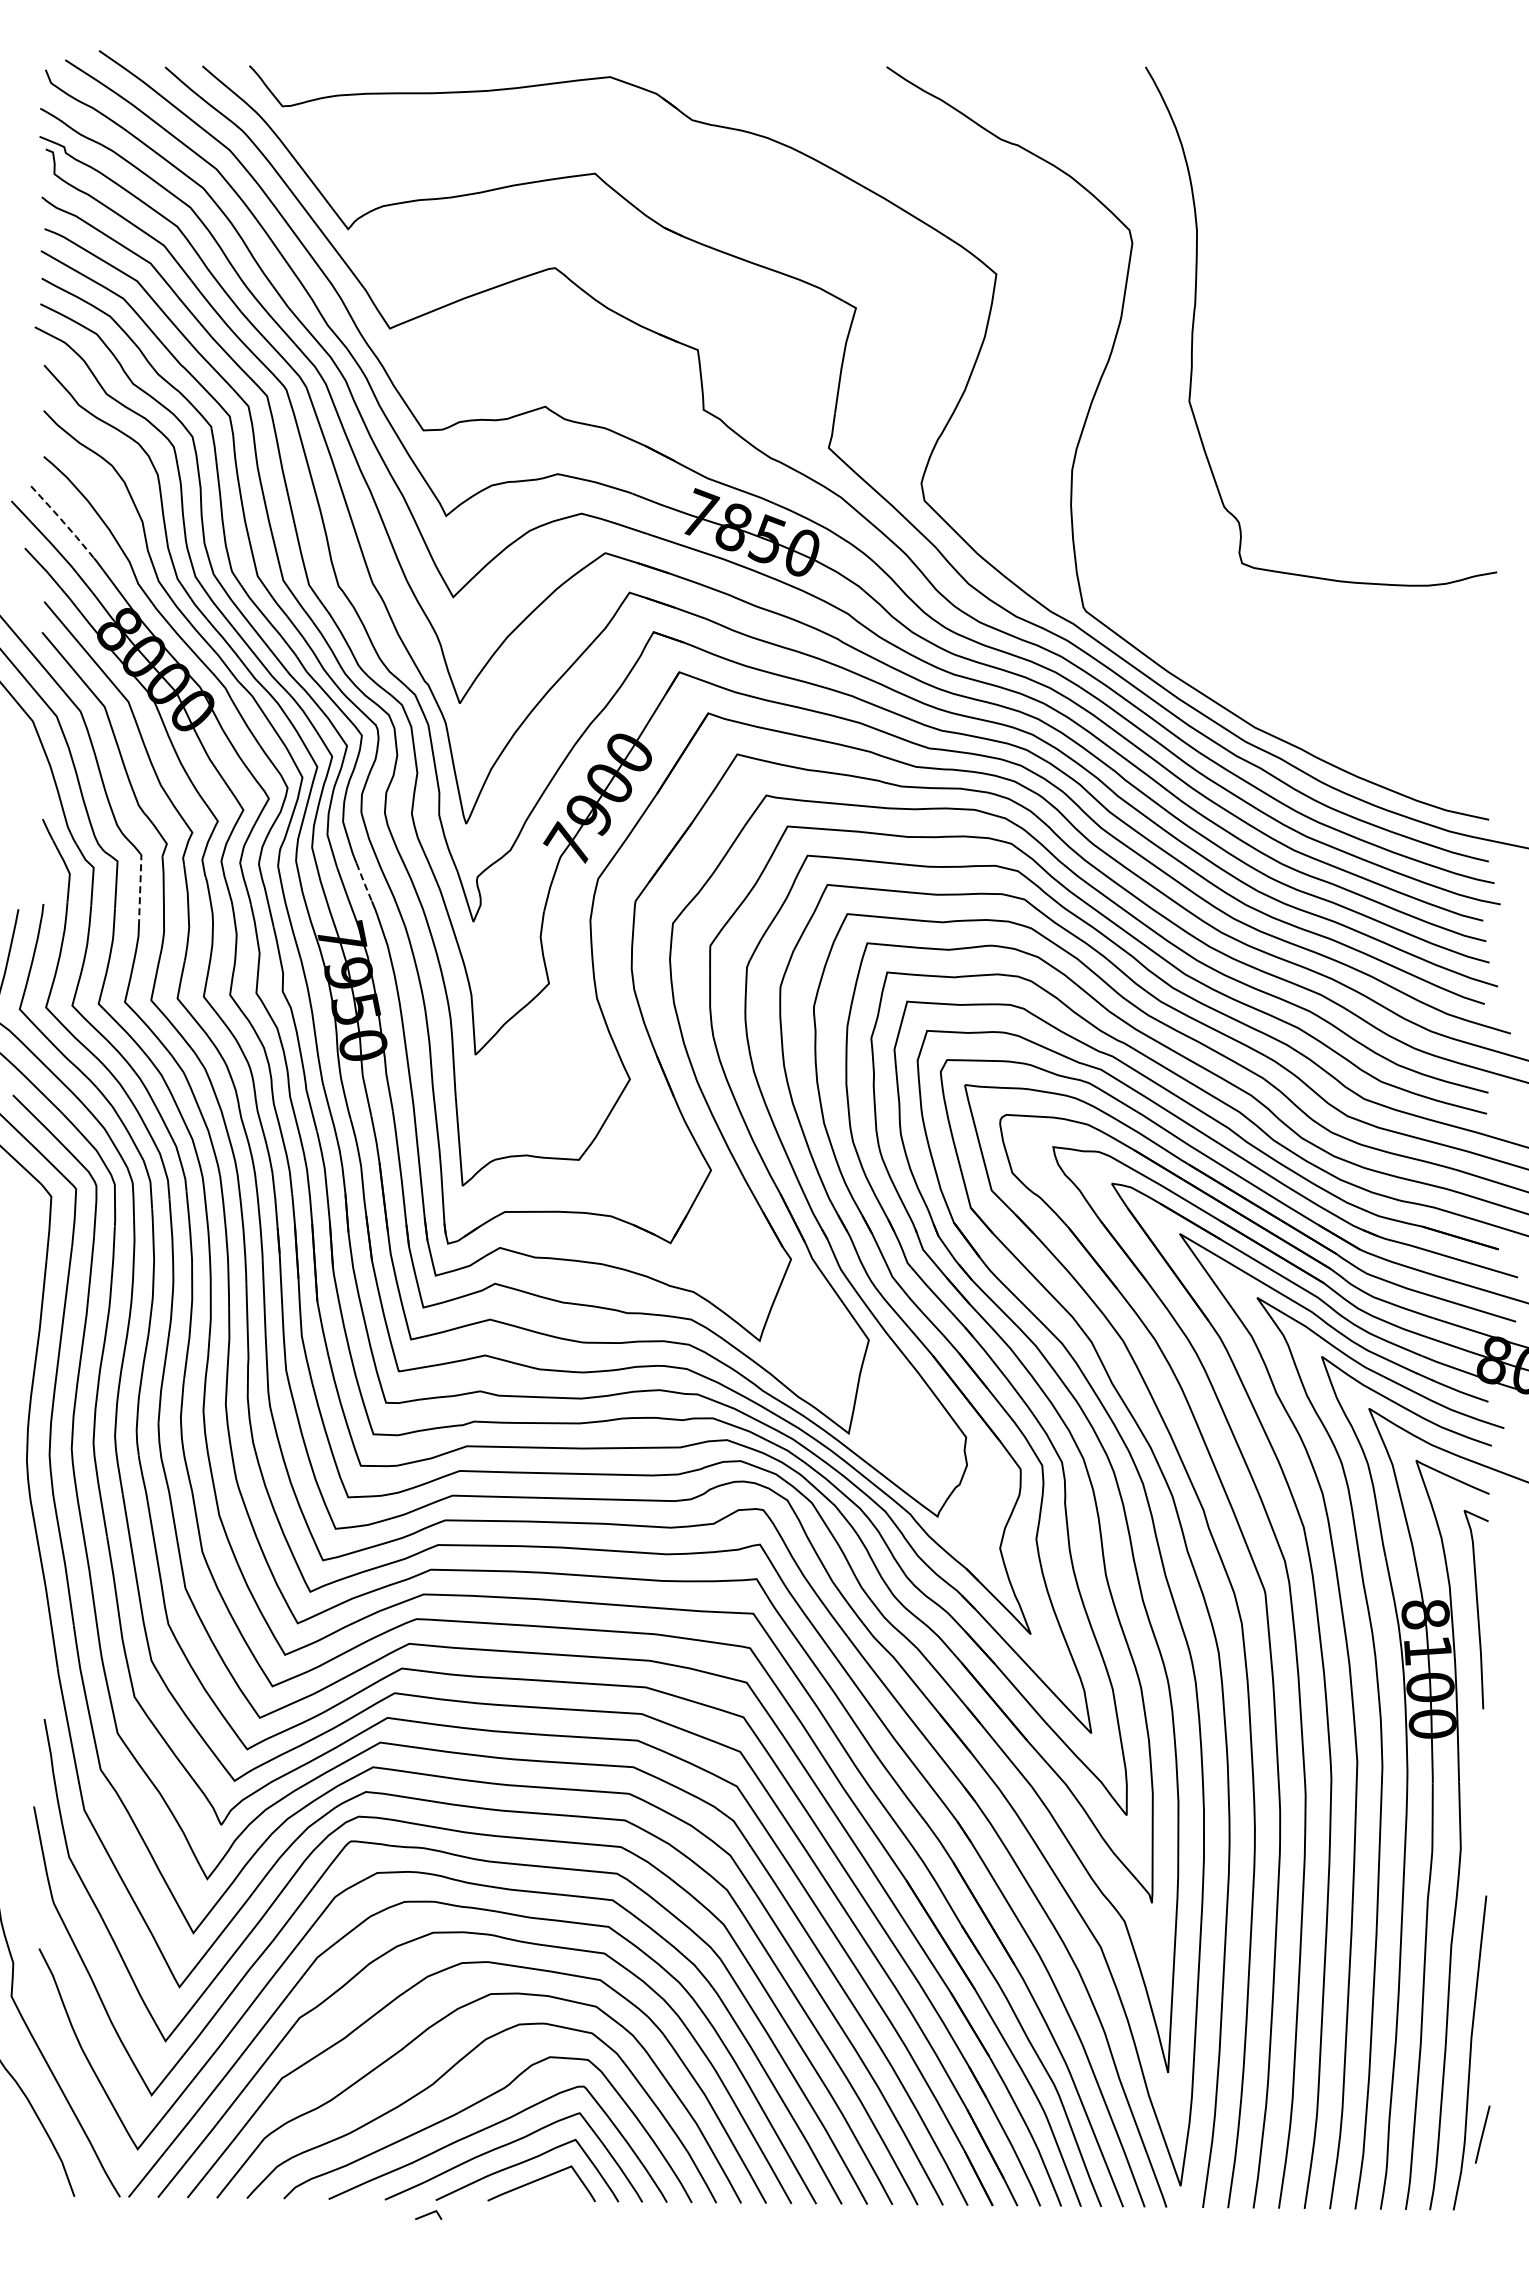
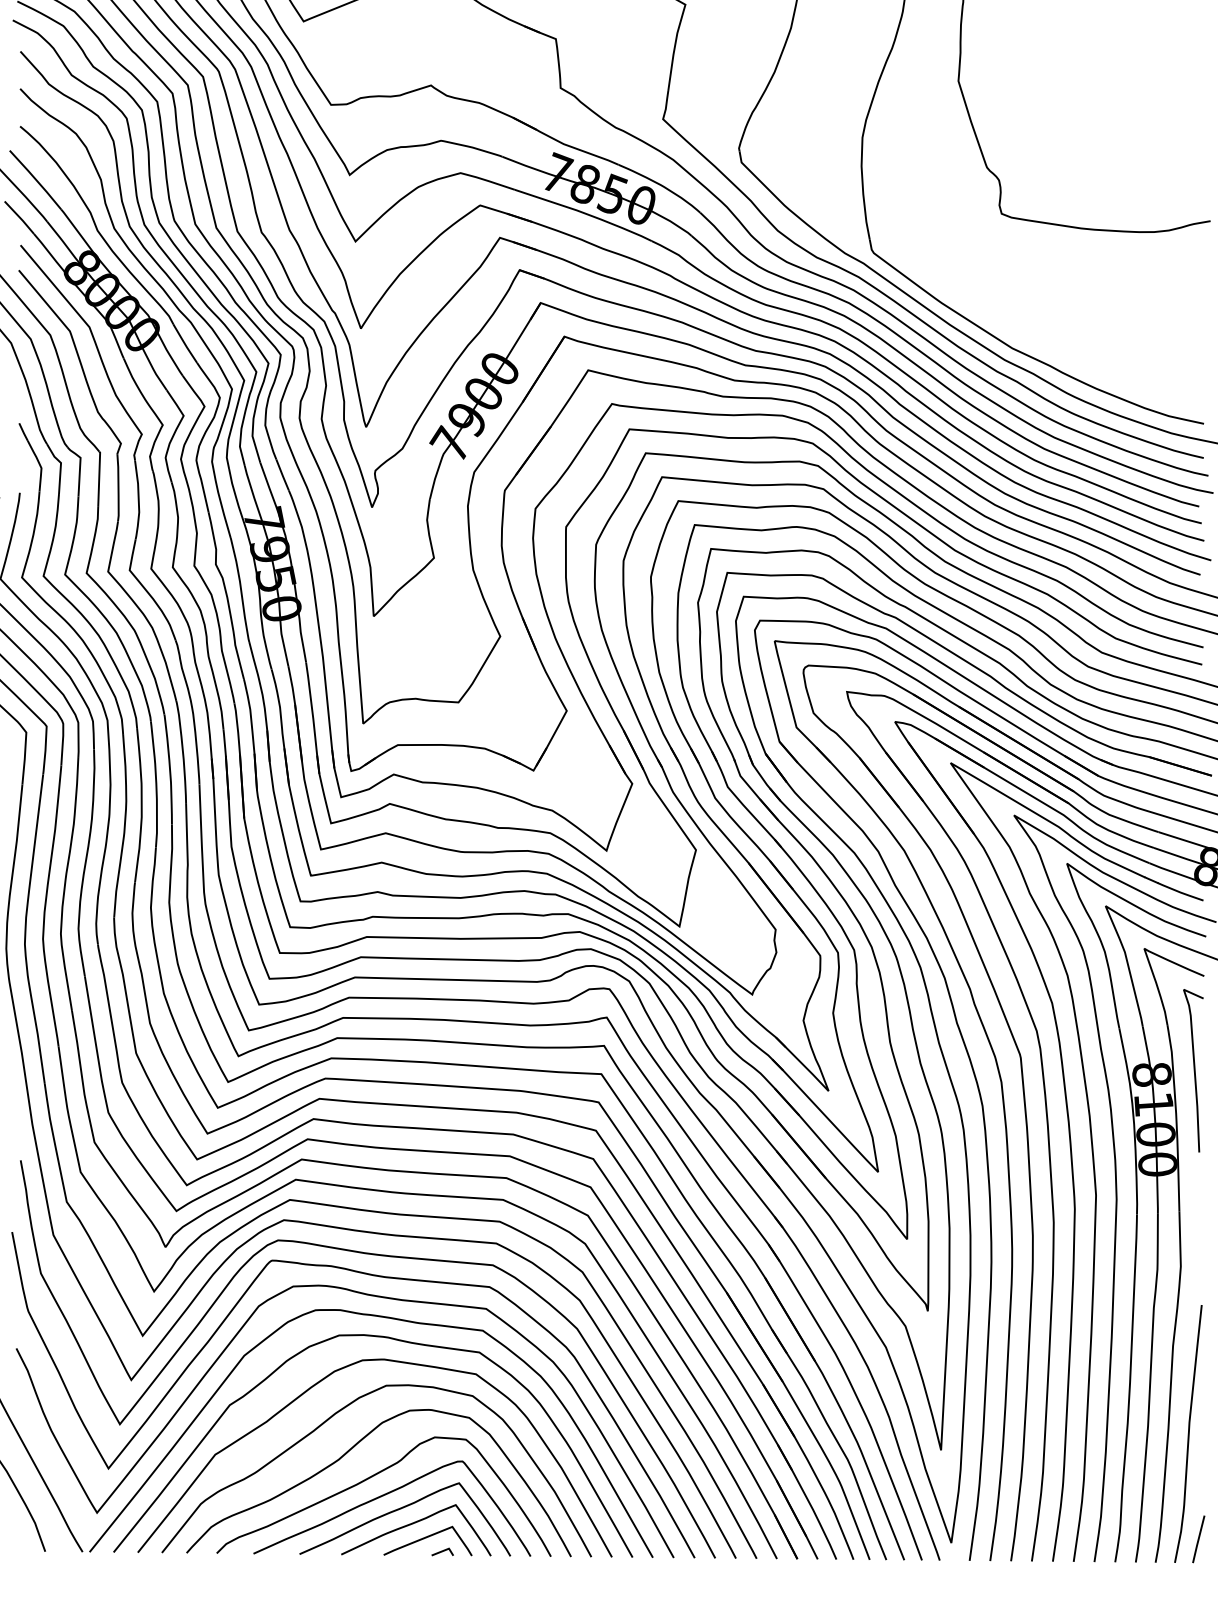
line: (63, 522) -> (36, 180), dashed -> solid
line: (364, 883) -> (282, 476), dashed -> solid
line: (140, 886) -> (99, 478), dashed -> solid
line: (1482, 2134) -> (1198, 1539), moved
line: (428, 2215) -> (442, 1552), moved

